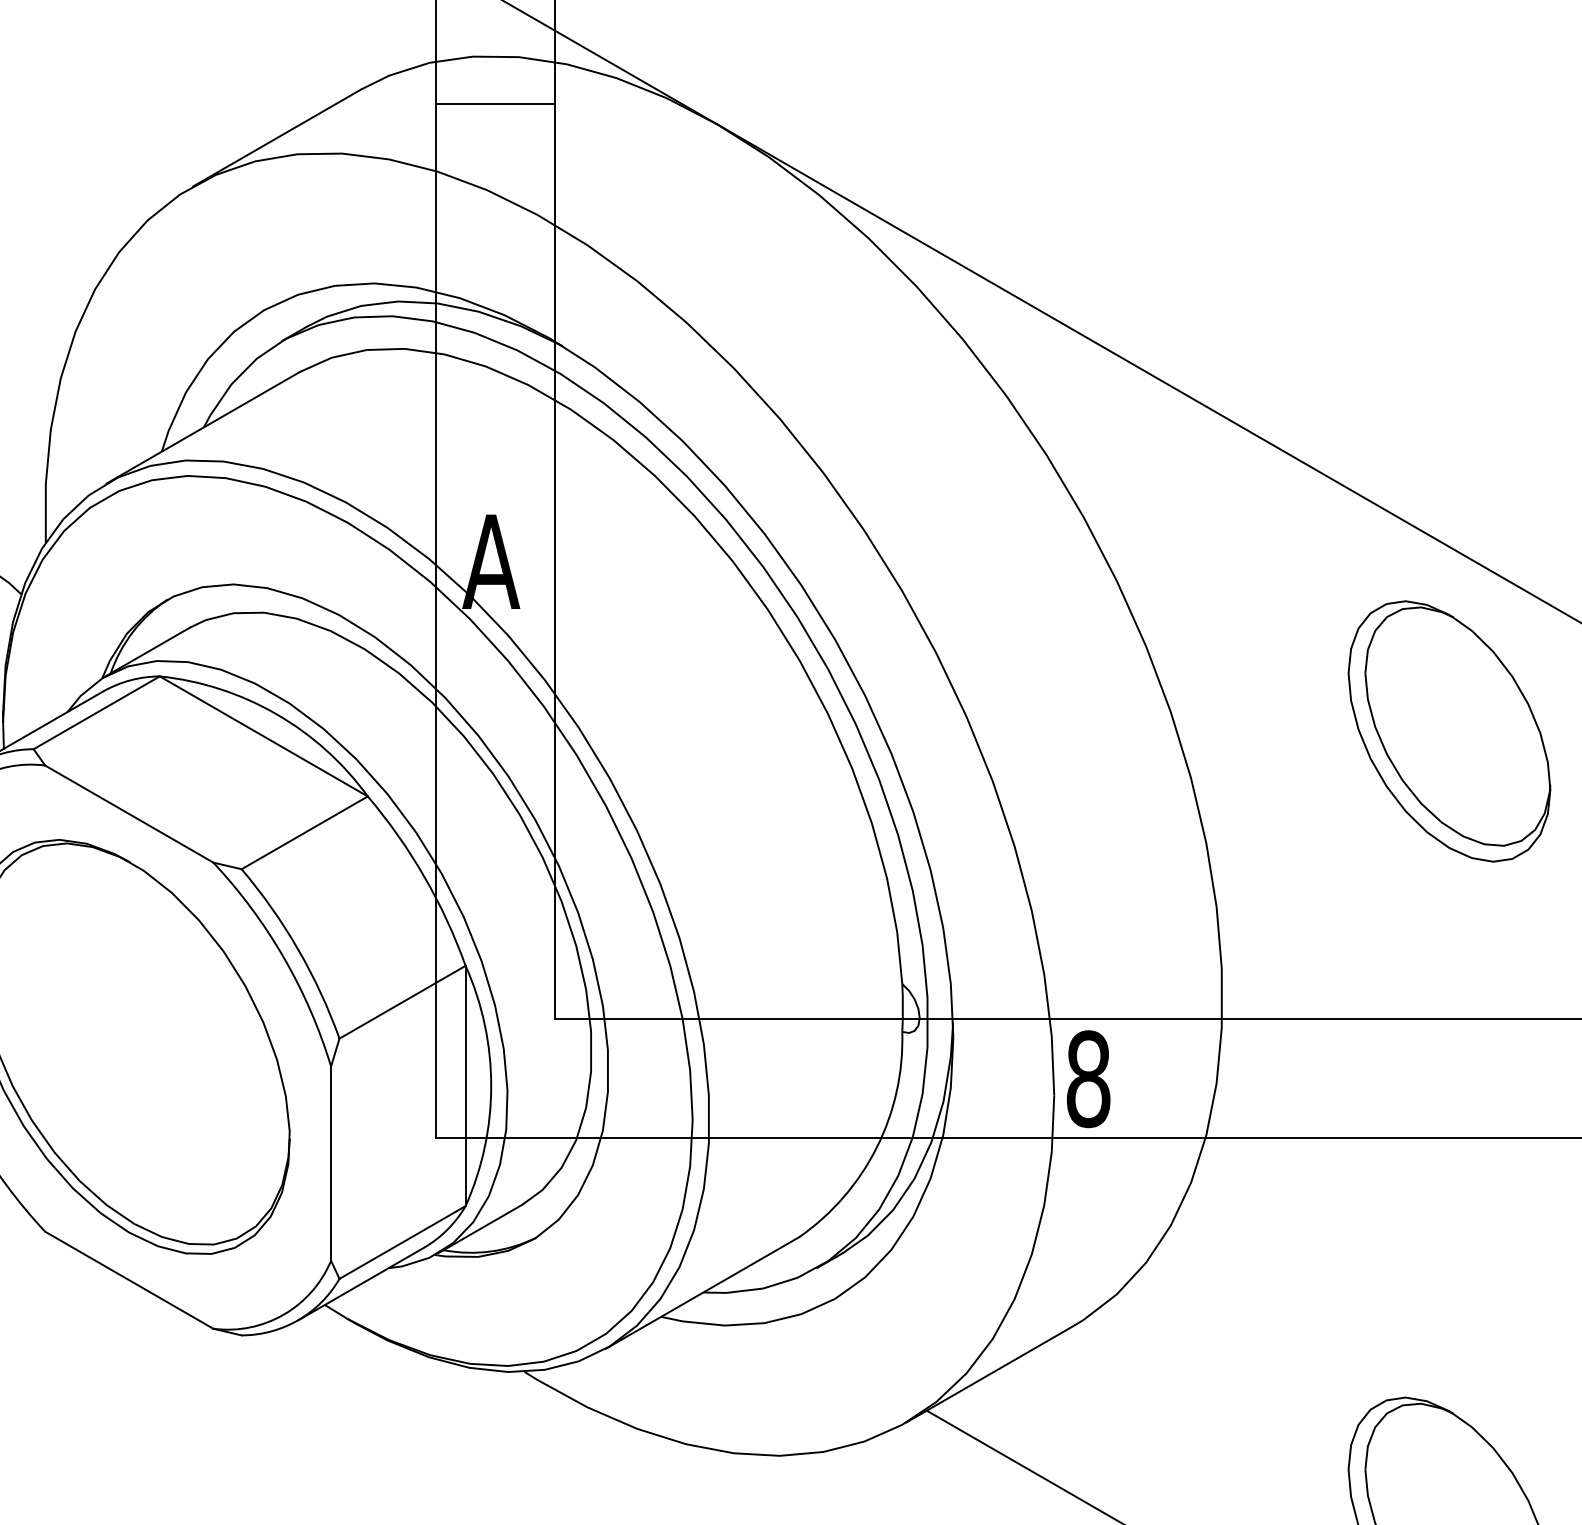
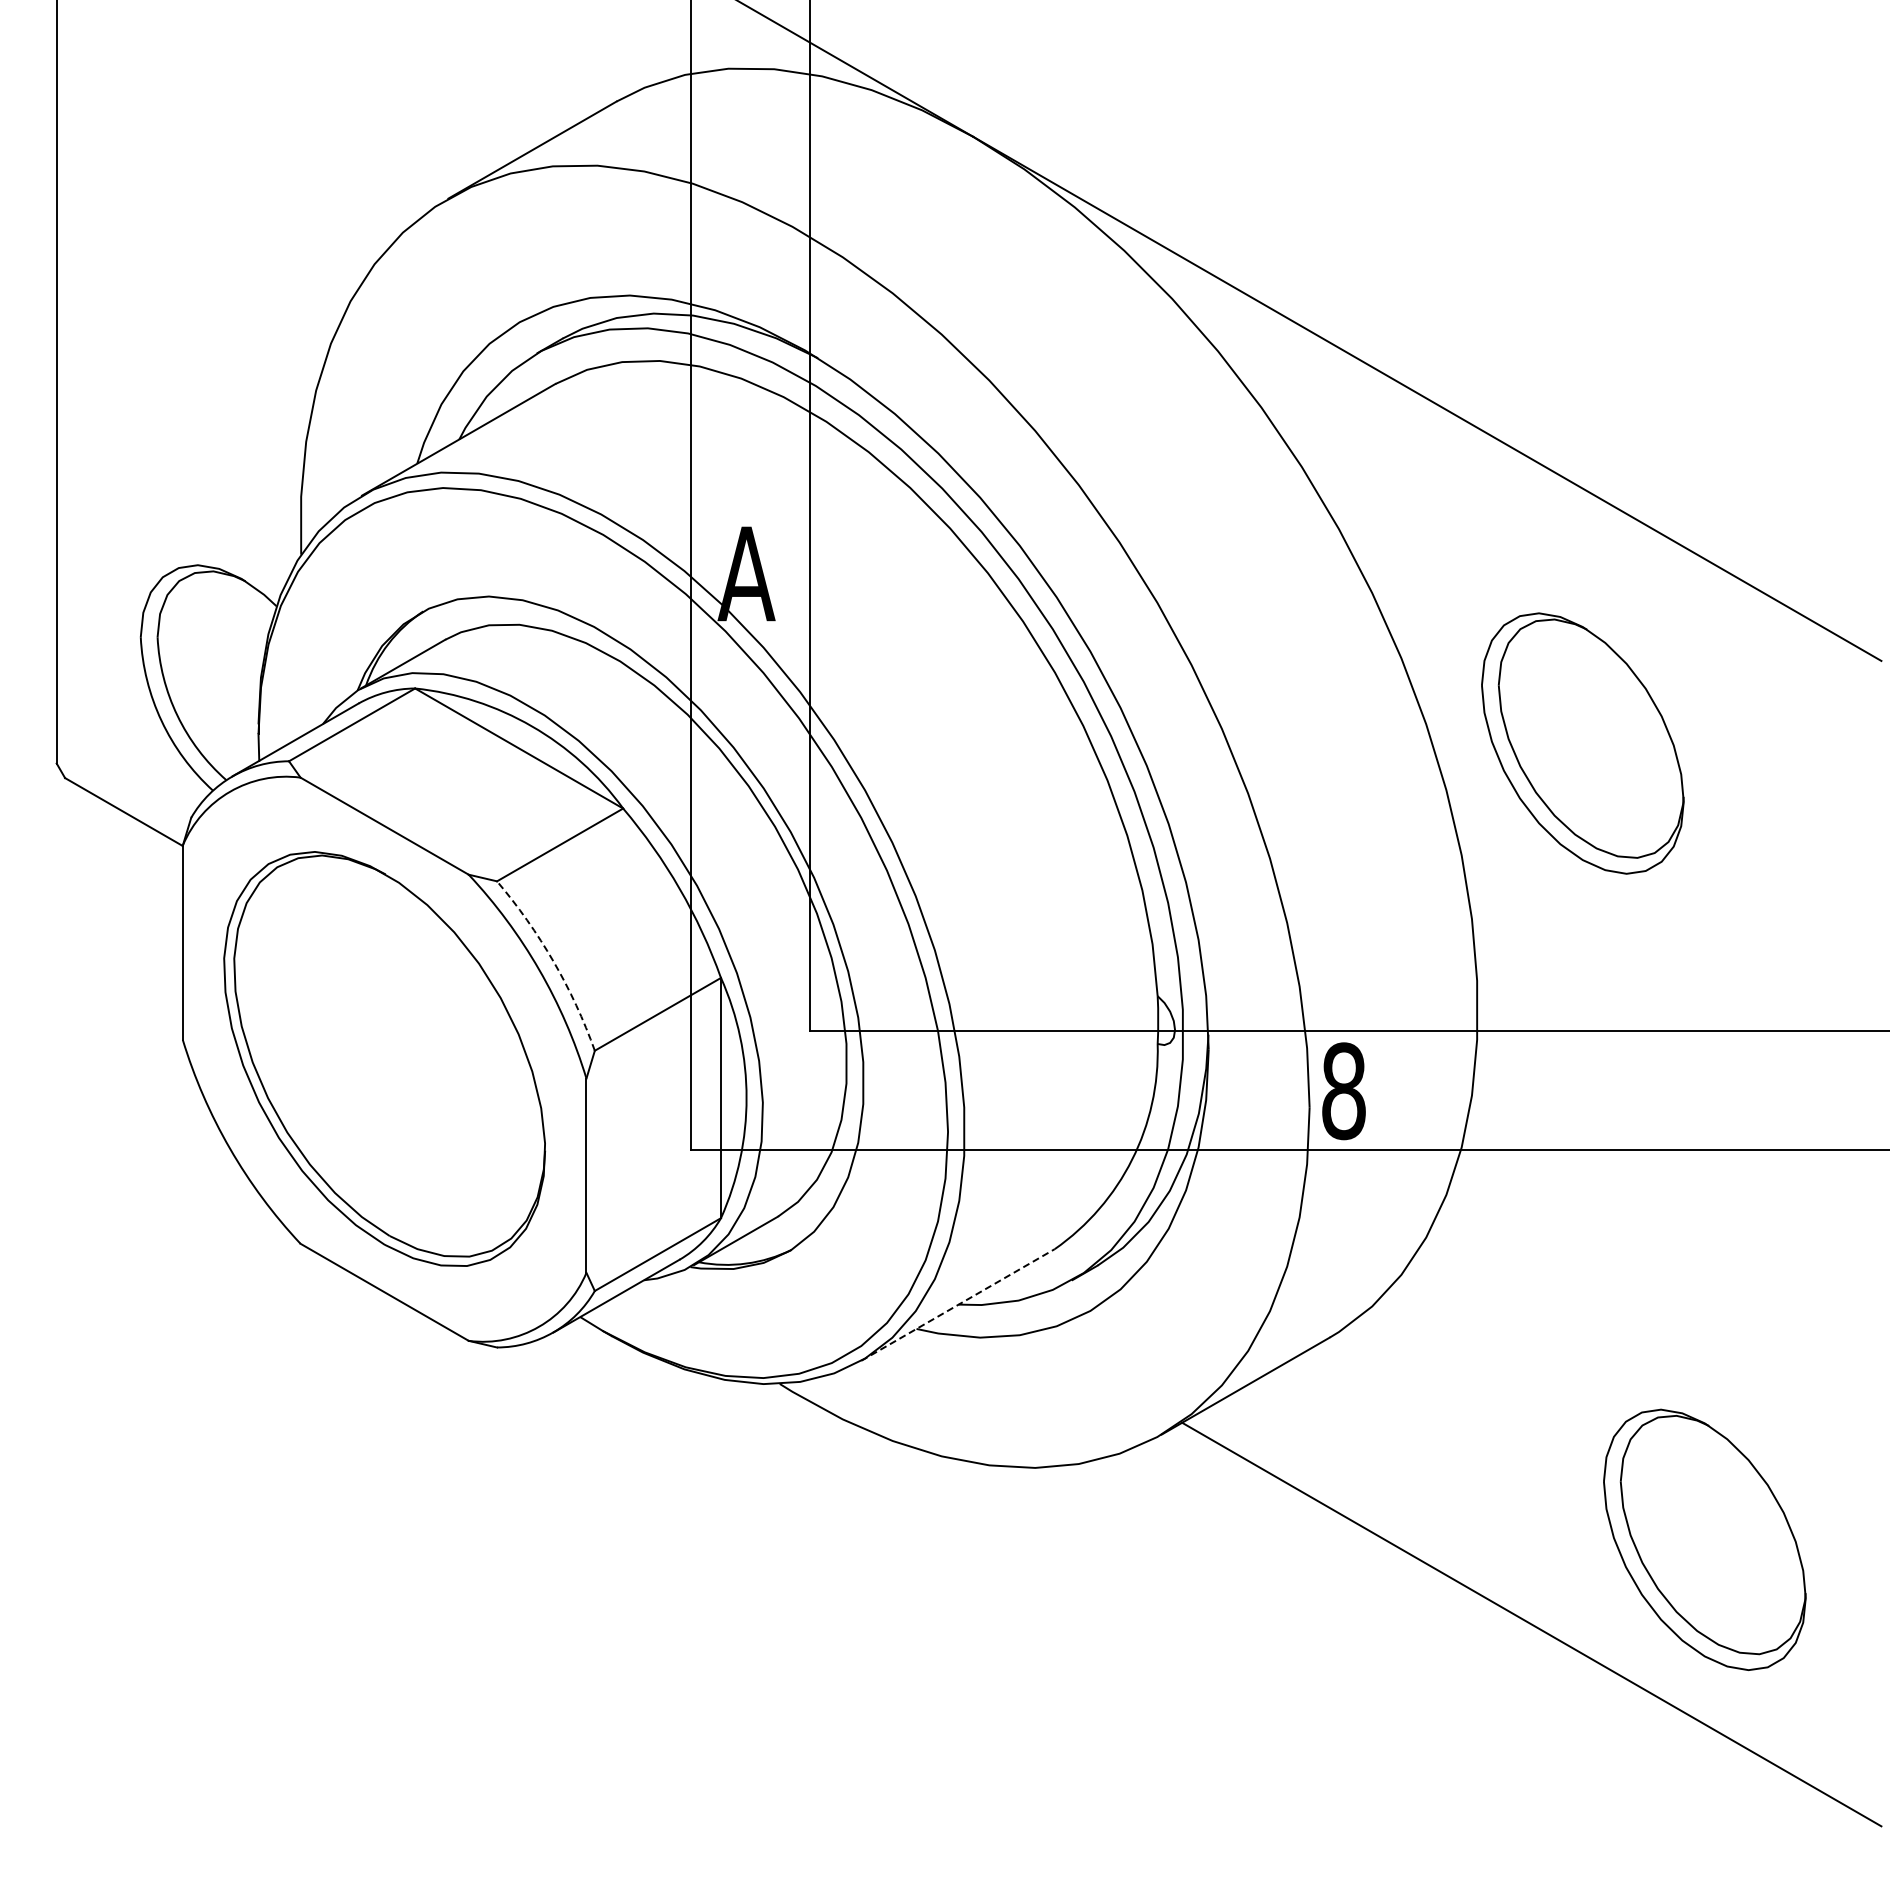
line: (494, 103) -> (749, 115), removed
part: (1449, 731) -> (1582, 743), moved
arc: (298, 949) -> (553, 961), solid -> dashed
line: (703, 1292) -> (958, 1304), solid -> dashed

